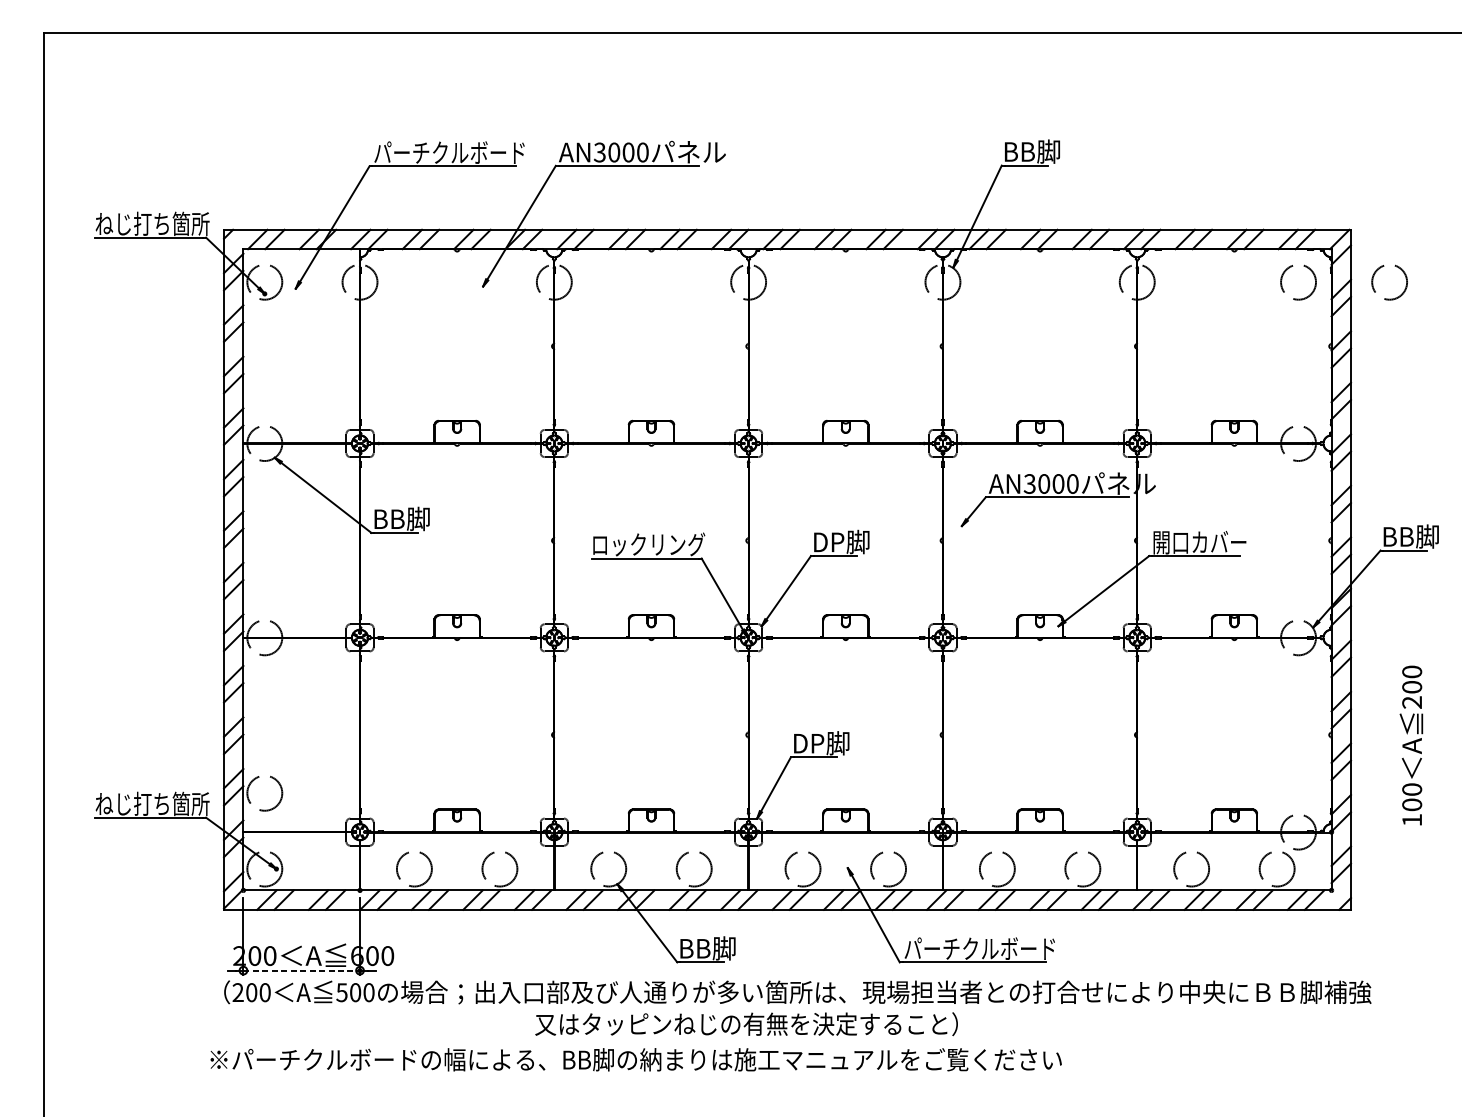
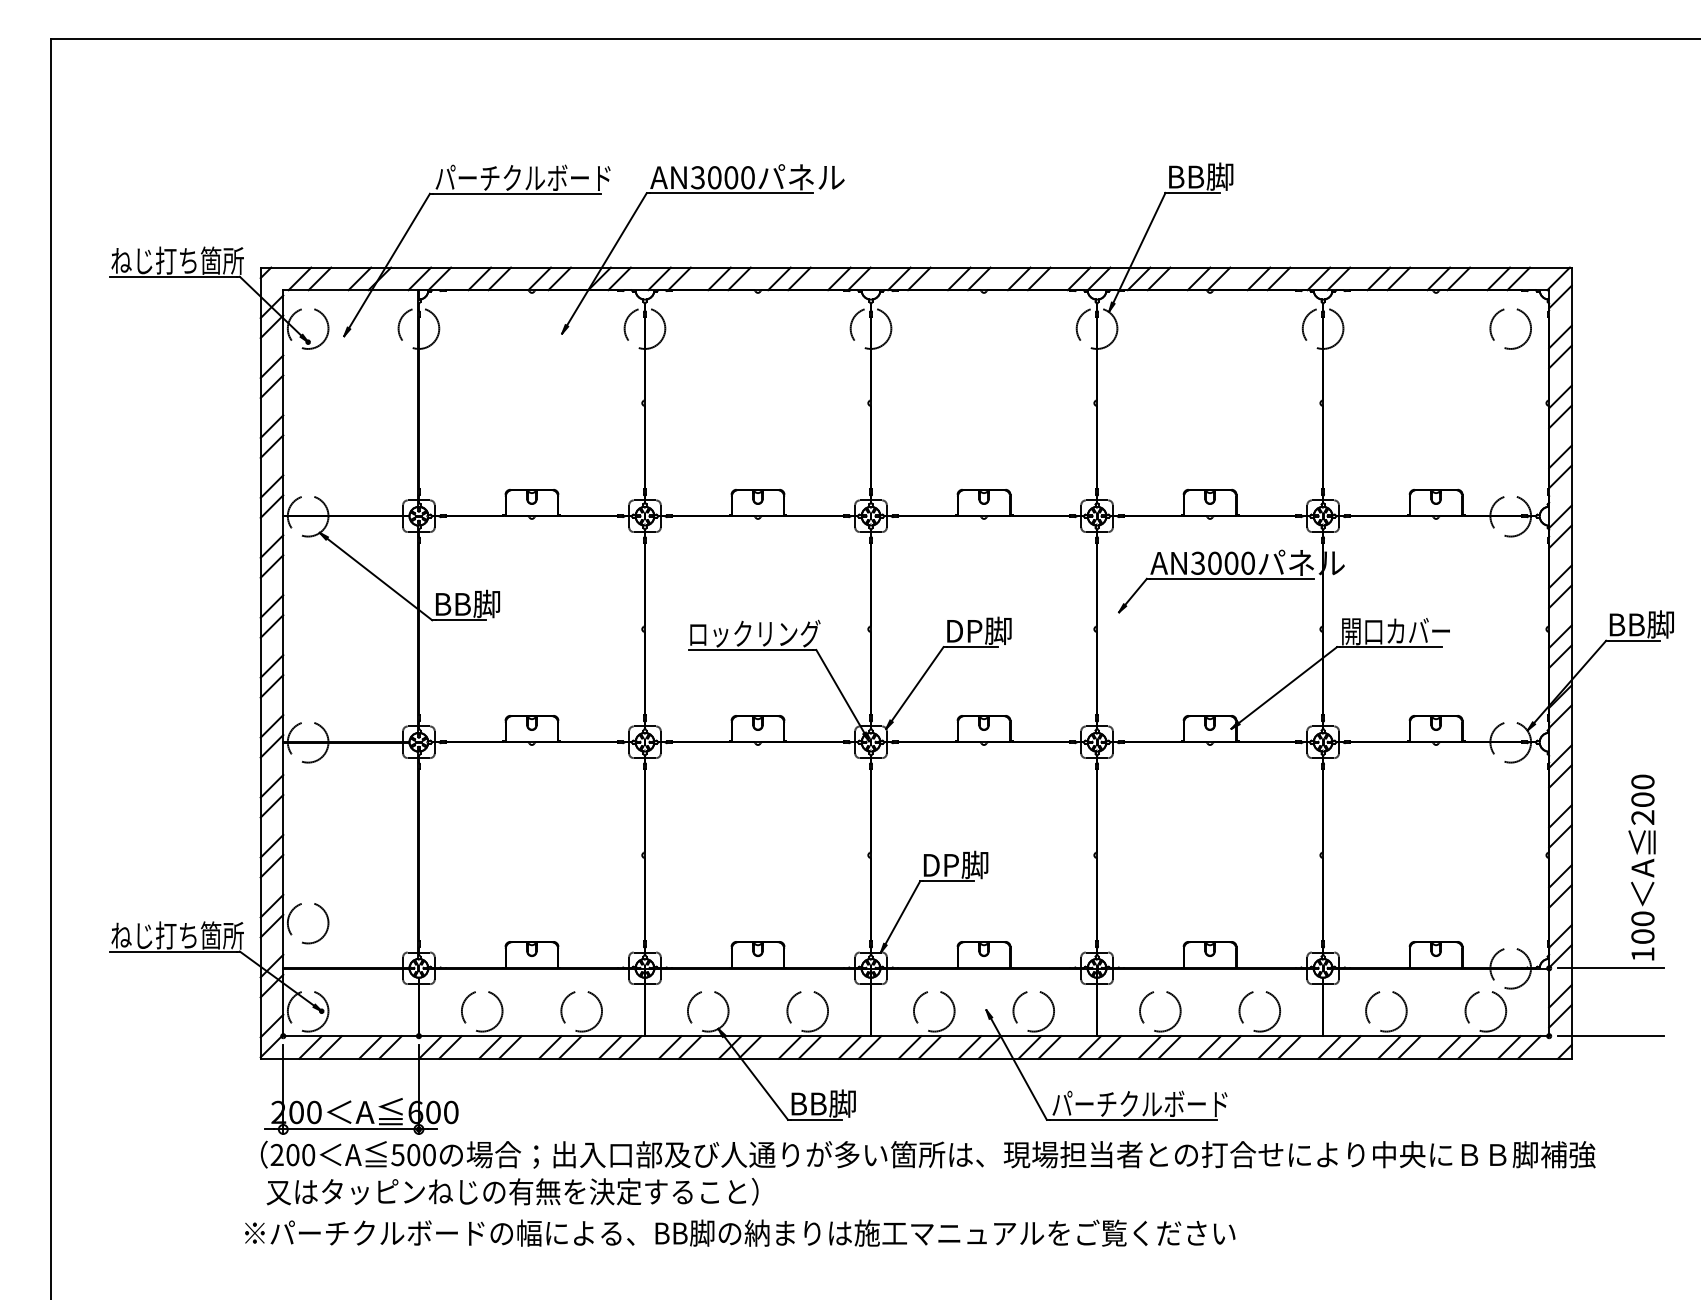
circle: (1389, 282) -> (1616, 328), removed
line: (1385, 832) -> (1611, 968), added
line: (1385, 890) -> (1611, 1036), added
line: (302, 970) -> (351, 1129), dashed -> solid
text: (746, 1023) -> (512, 1191), moved

